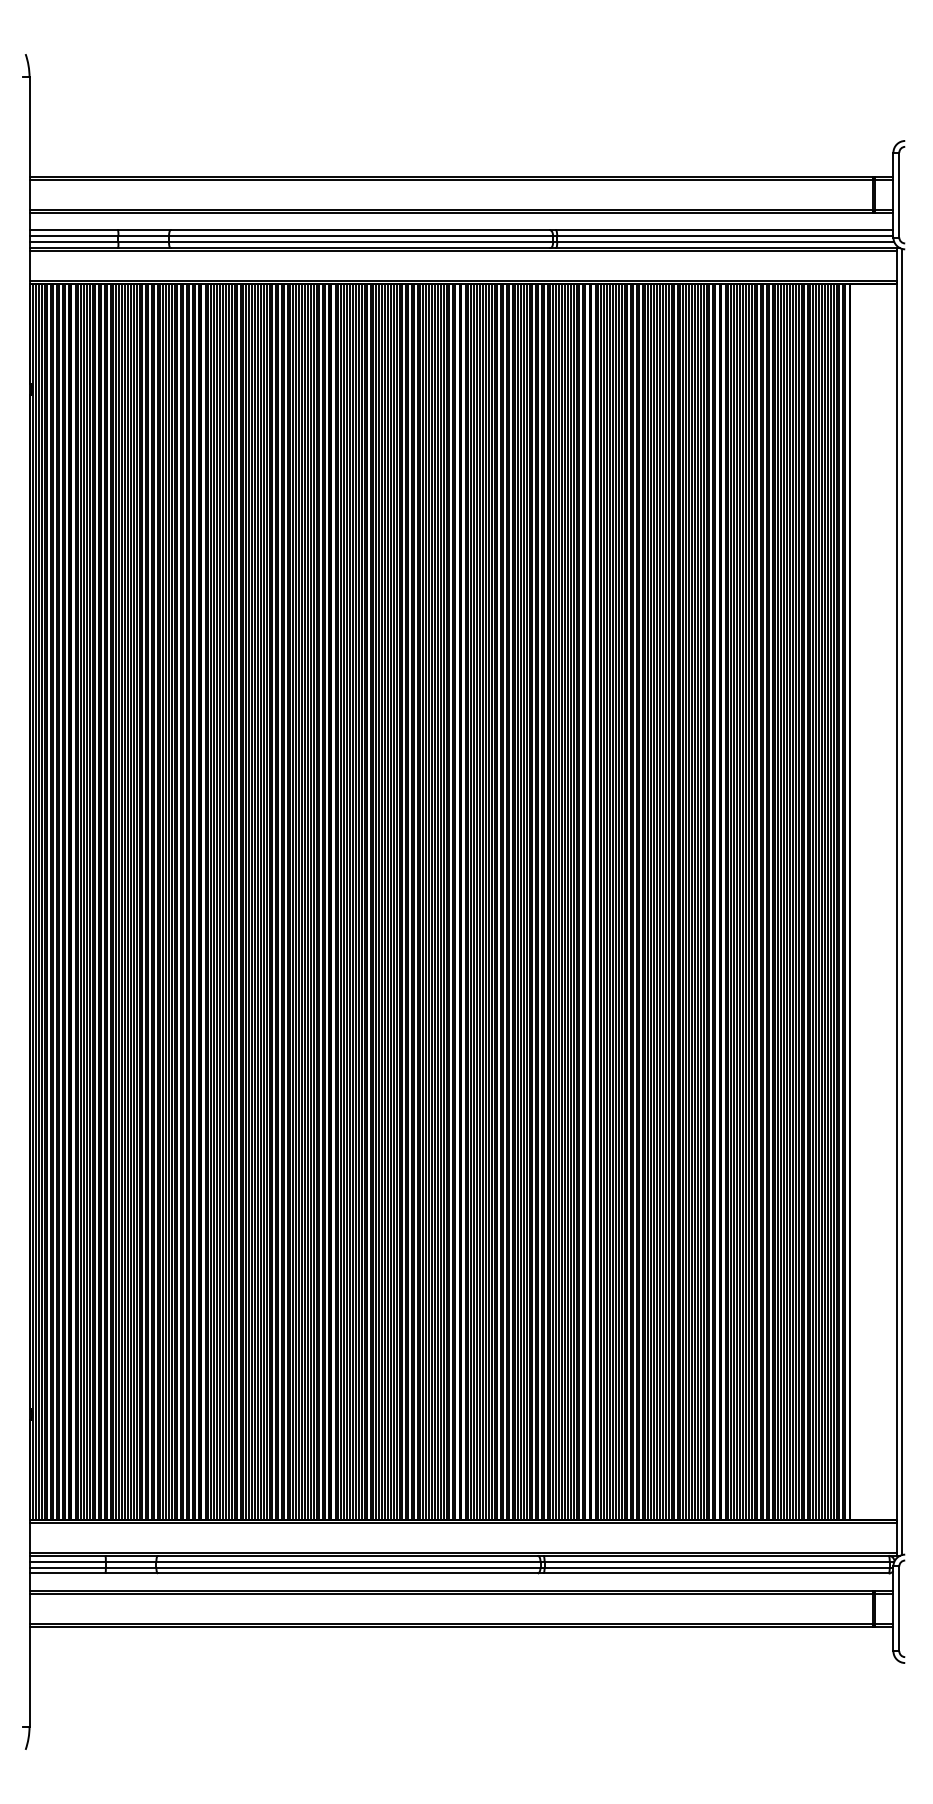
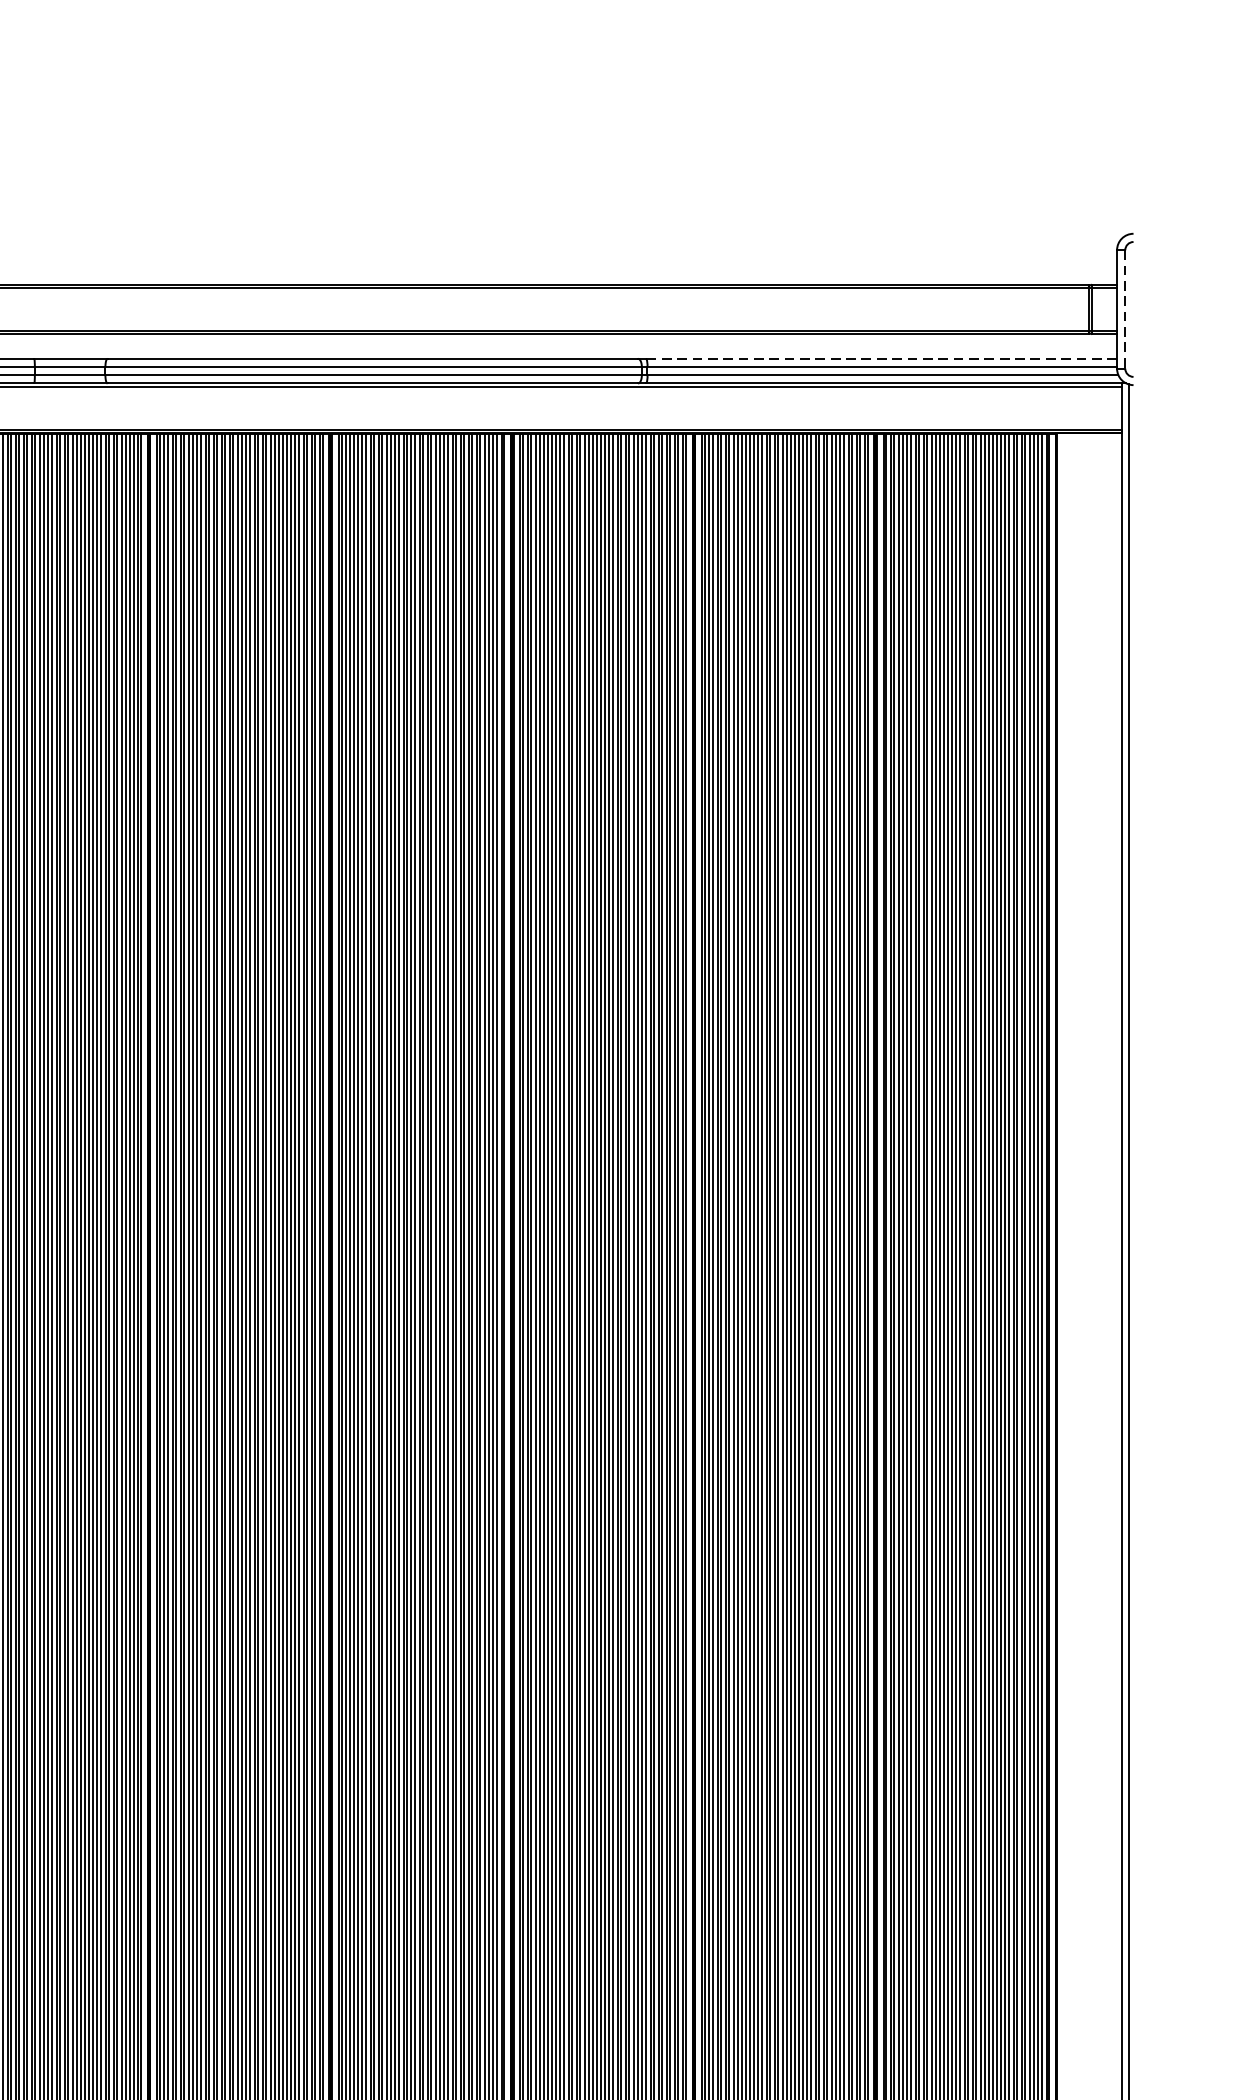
line: (899, 195) -> (1125, 309), solid -> dashed
line: (724, 230) -> (881, 358), solid -> dashed

